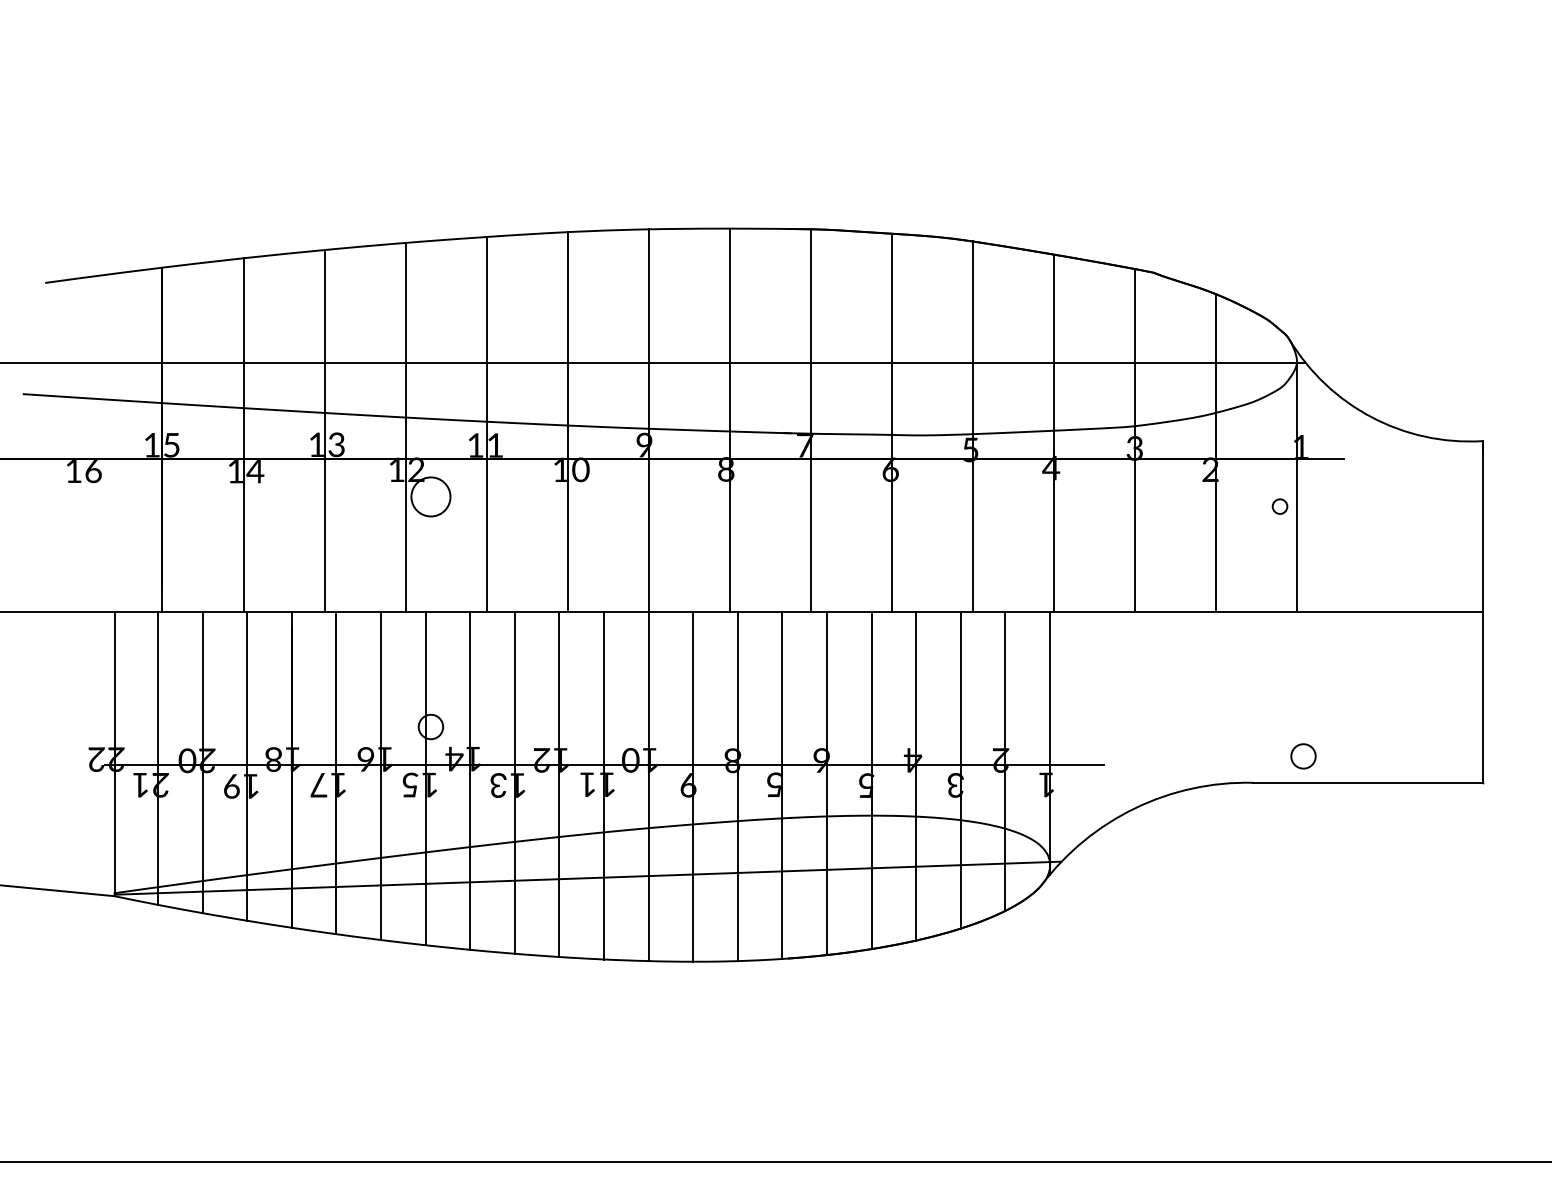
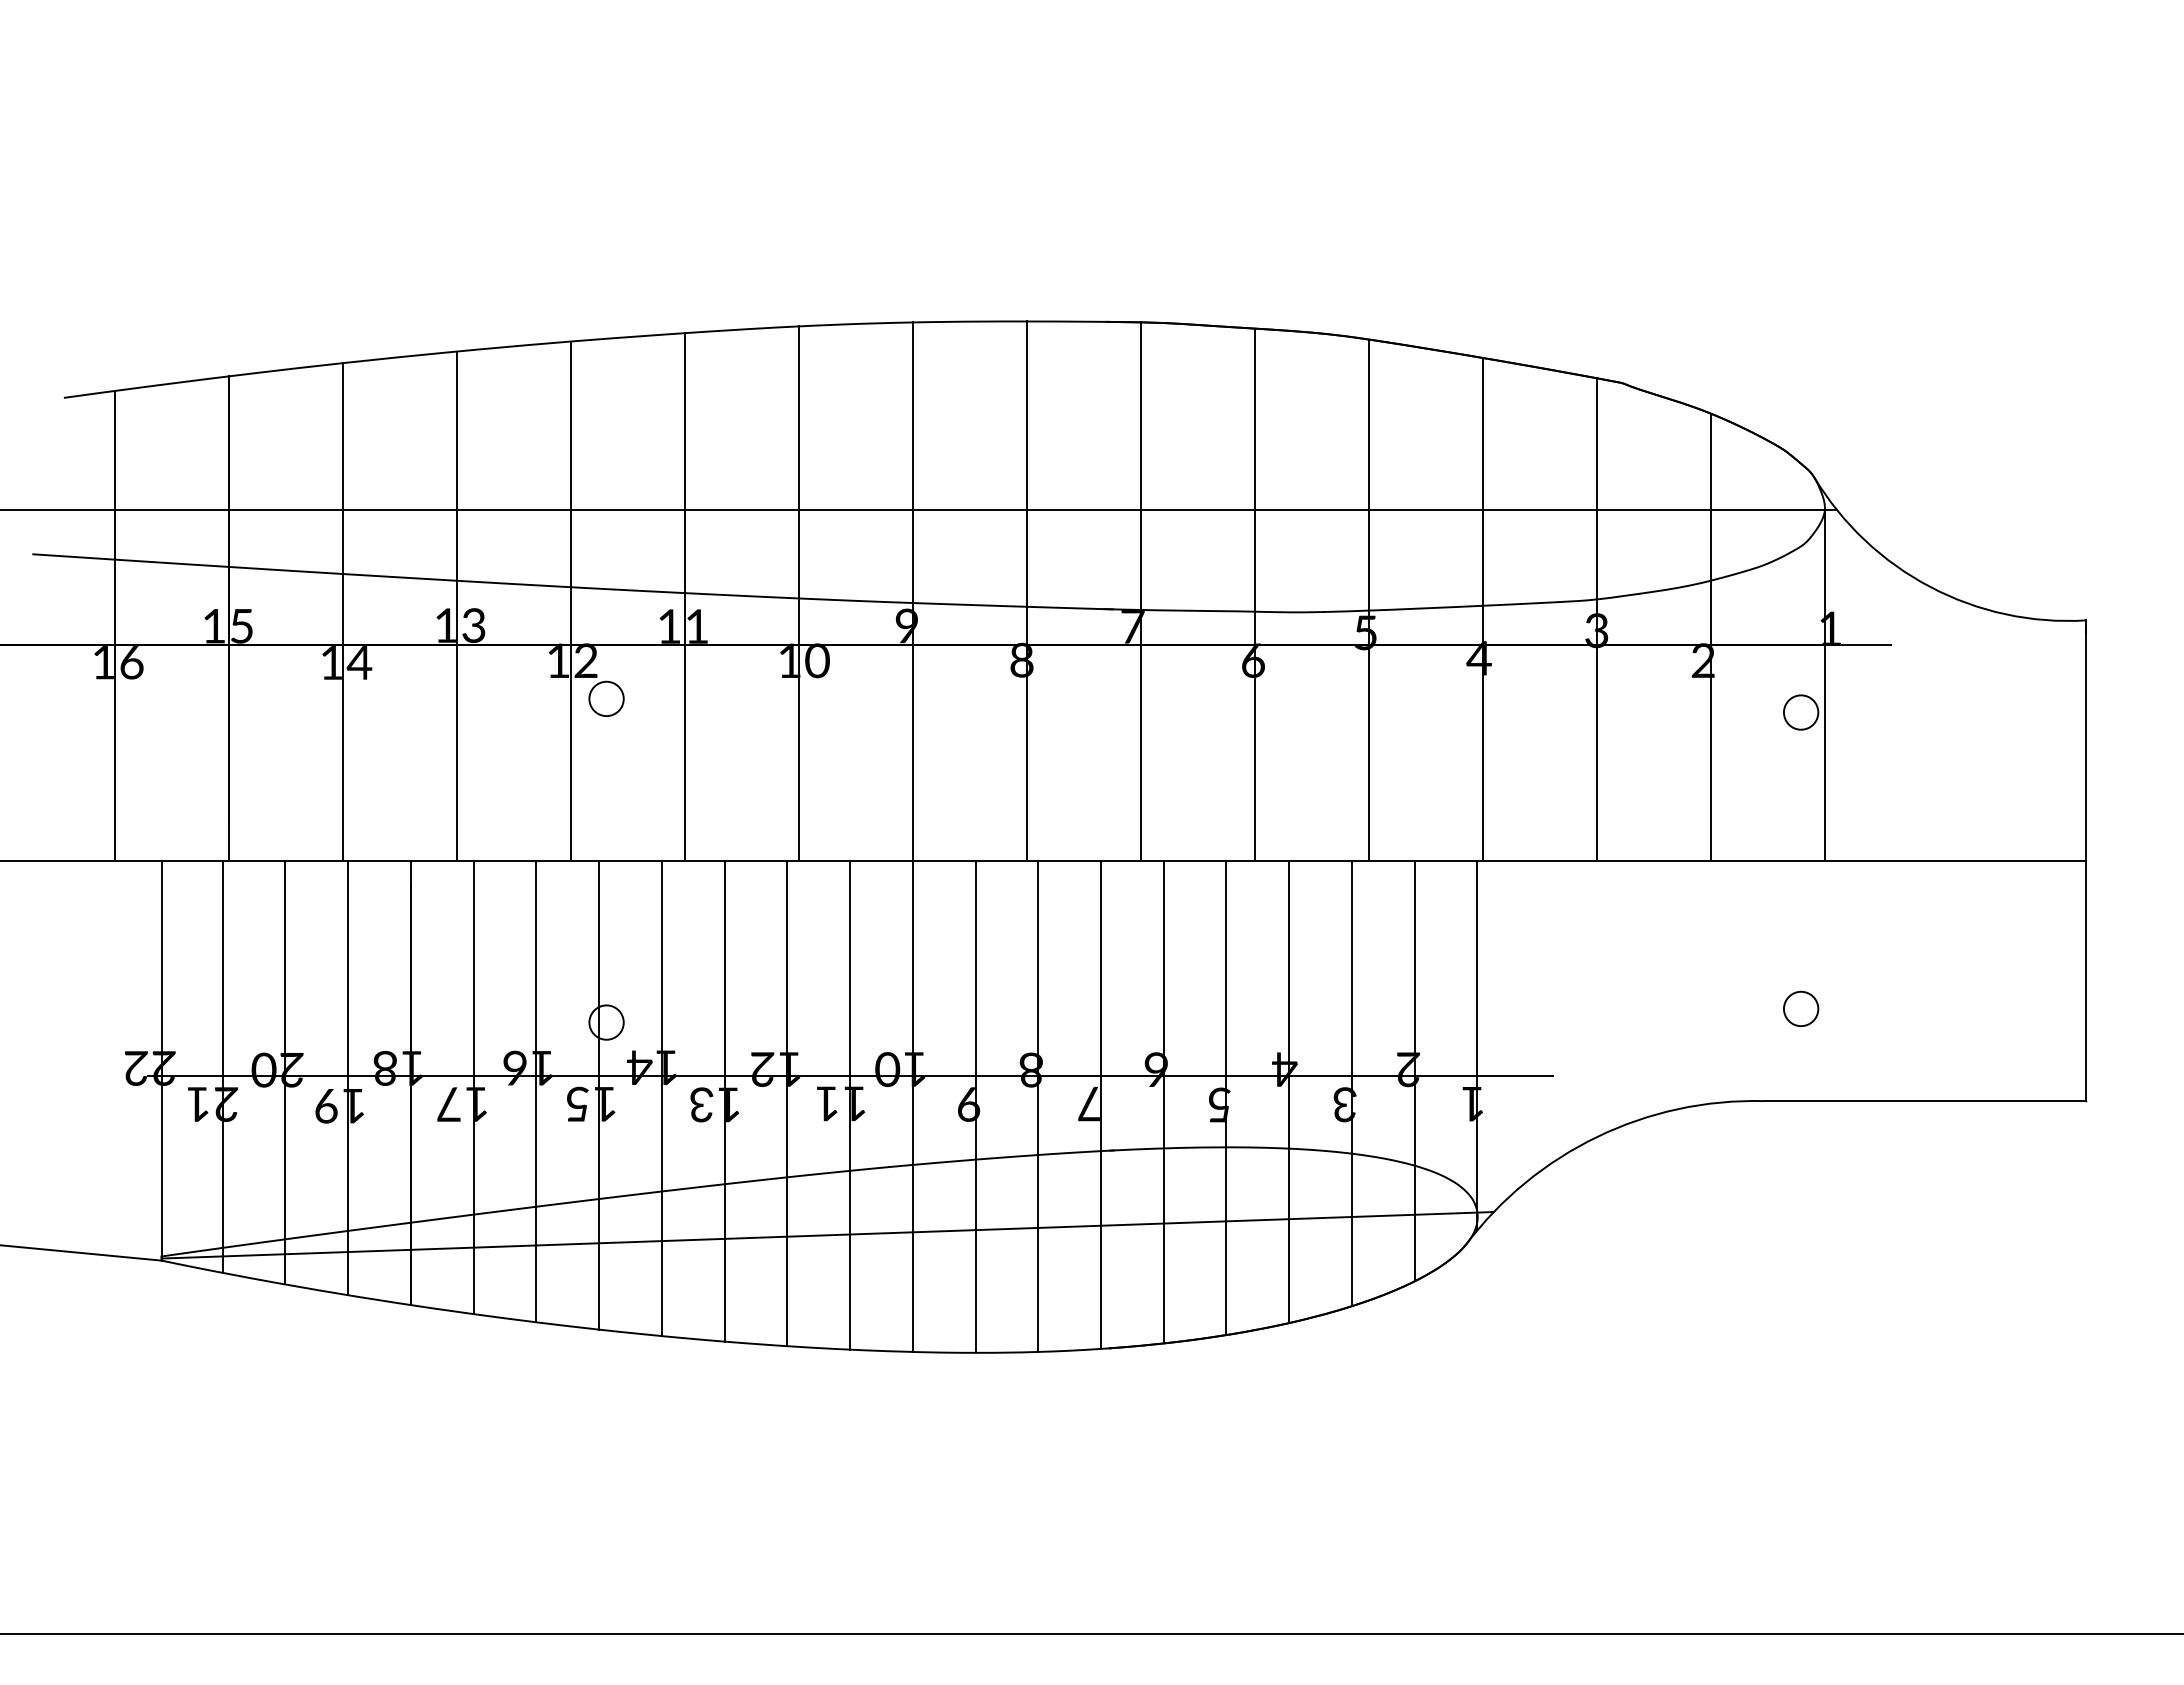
line: (81, 444) -> (114, 625), added
circle: (430, 496) -> (606, 698), size x0.62
circle: (1279, 506) -> (1800, 712), size x1.67
circle: (1303, 756) -> (1801, 1008), moved
text: (773, 784) -> (1088, 1103), 5 -> 7

